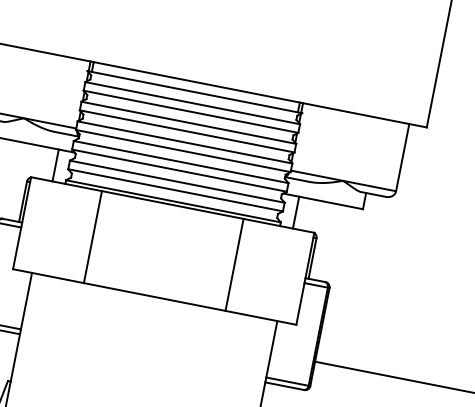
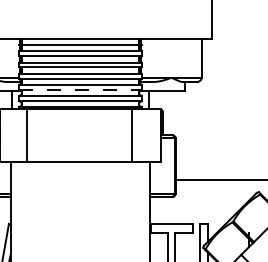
line: (179, 170) -> (80, 89), solid -> dashed
line: (93, 236) -> (27, 135), moved
line: (233, 264) -> (131, 135), moved

